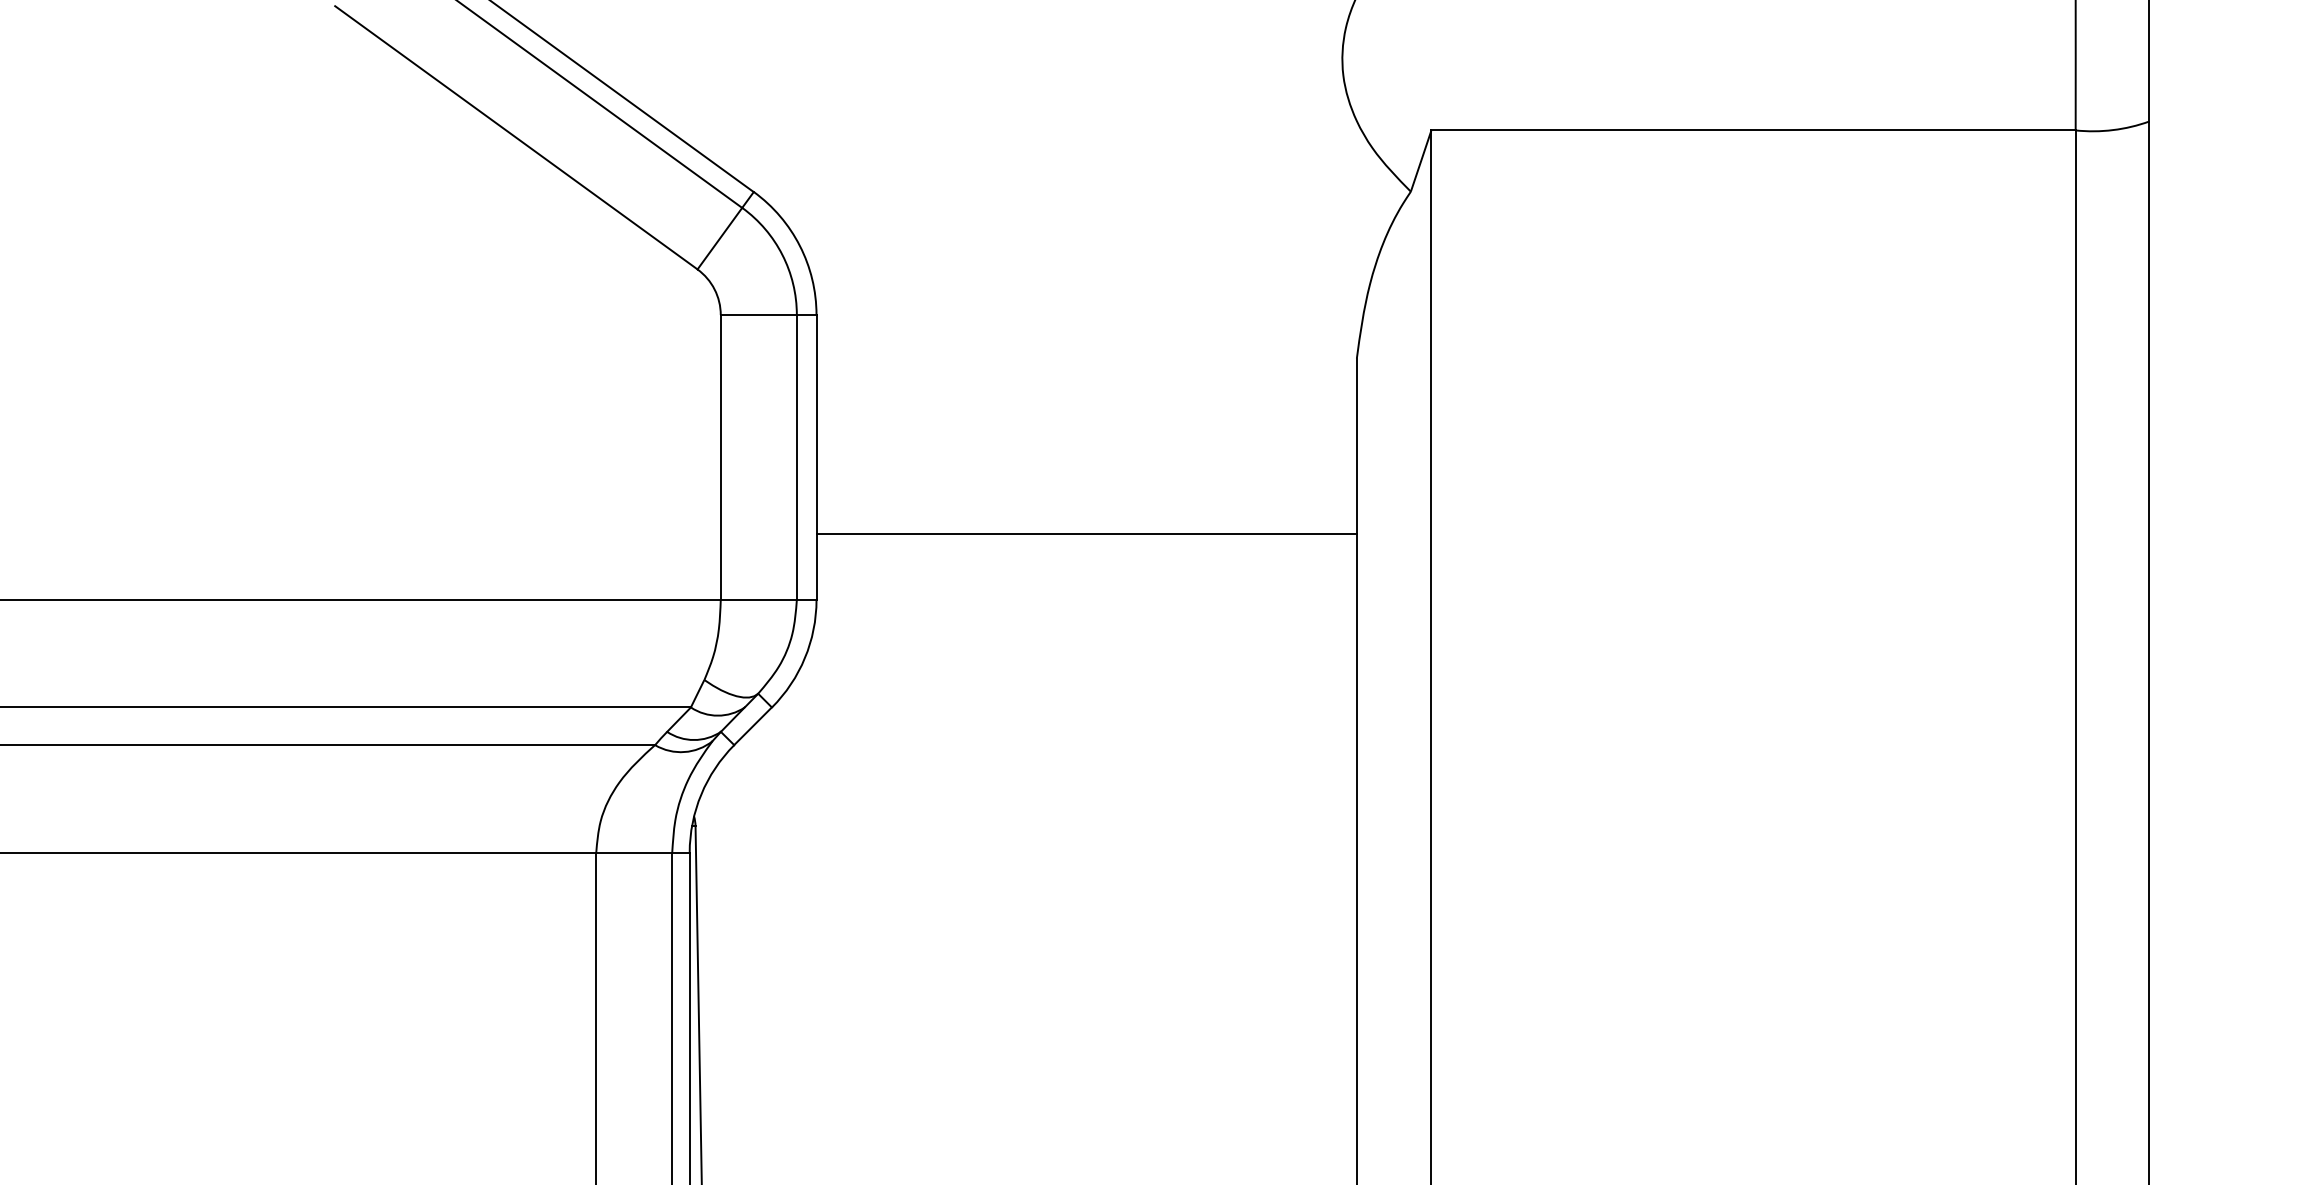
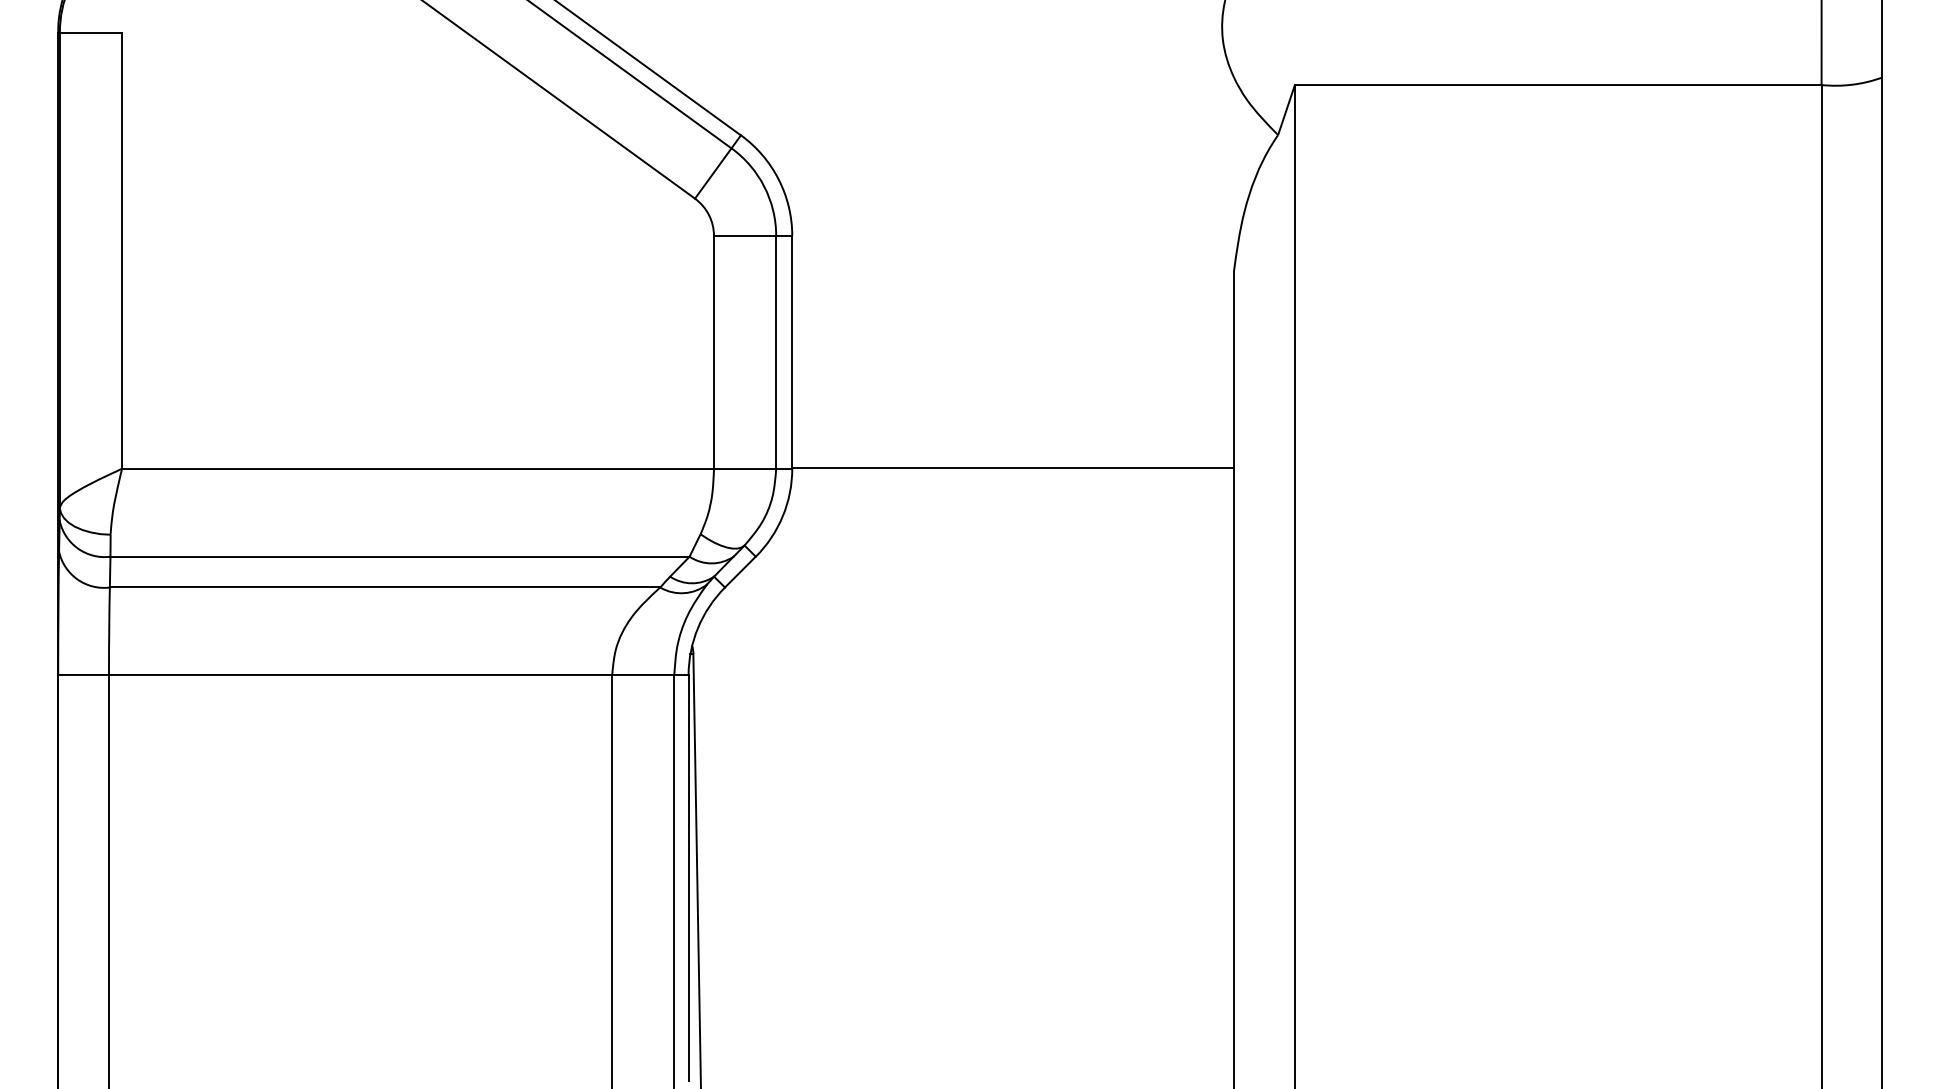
line: (1085, 534) -> (1012, 468), moved

